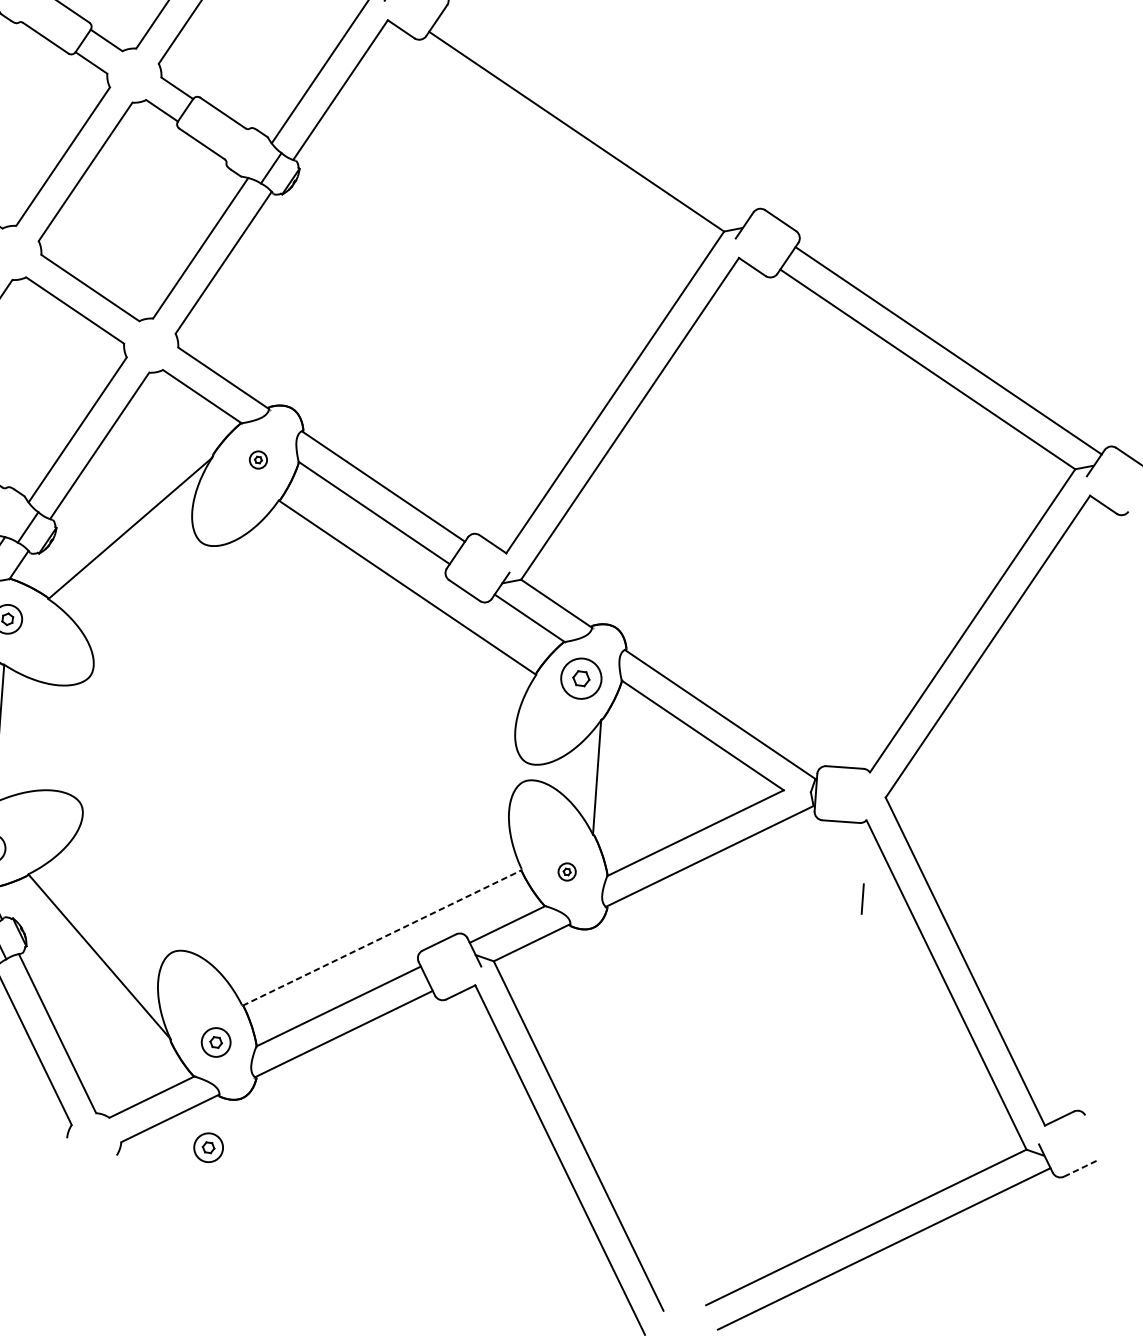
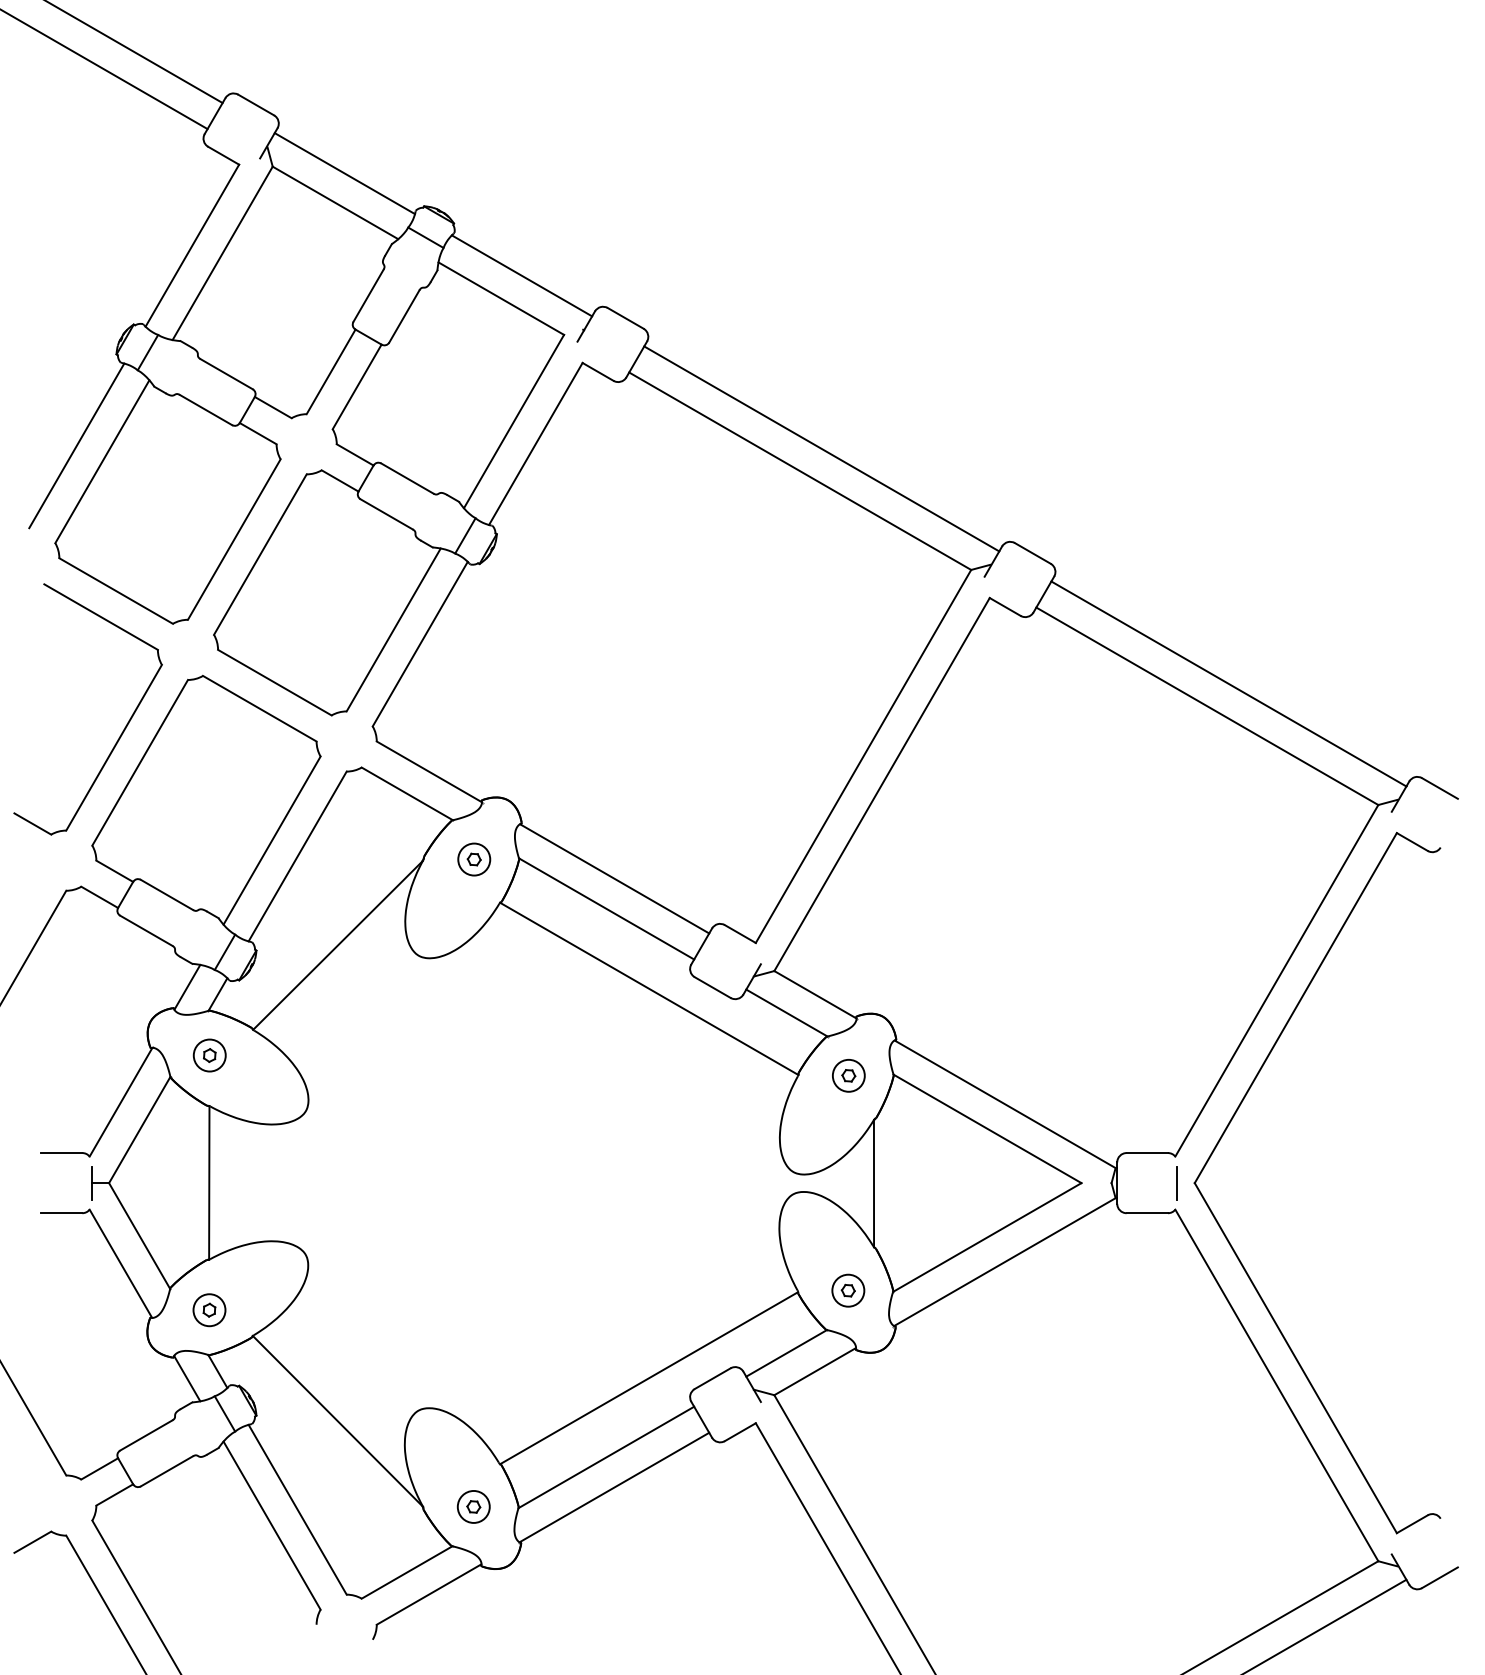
line: (597, 112) -> (821, 448), added
part: (258, 460) -> (474, 859), size x1.67
part: (581, 678) -> (848, 1075), size x0.71
part: (567, 871) -> (848, 1290), size x1.67
line: (861, 899) -> (1176, 1183), moved
line: (382, 937) -> (649, 1377), dashed -> solid
part: (208, 1147) -> (473, 1623), removed
line: (1080, 1168) -> (1439, 1577), dashed -> solid

